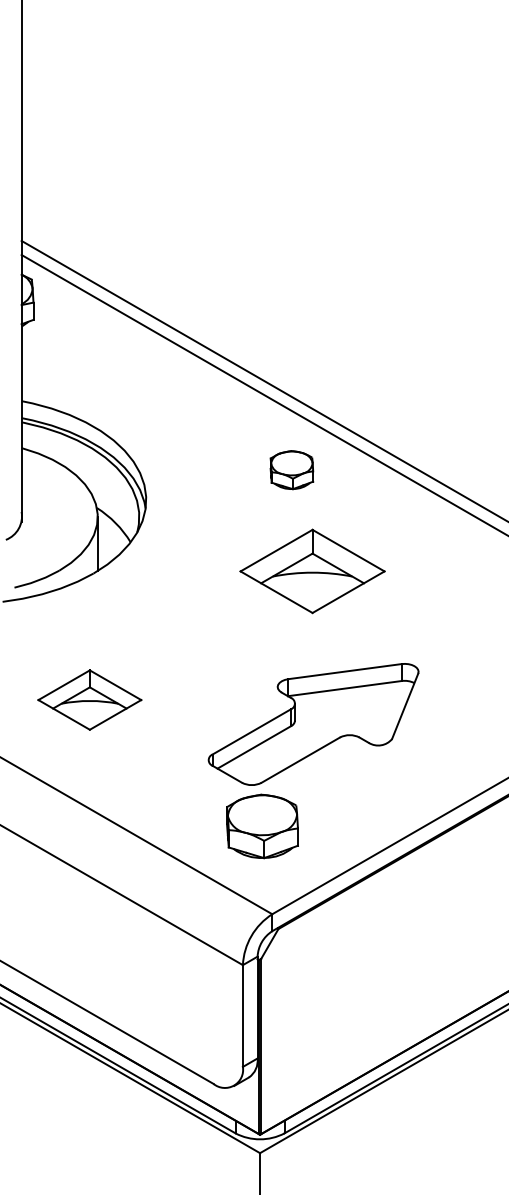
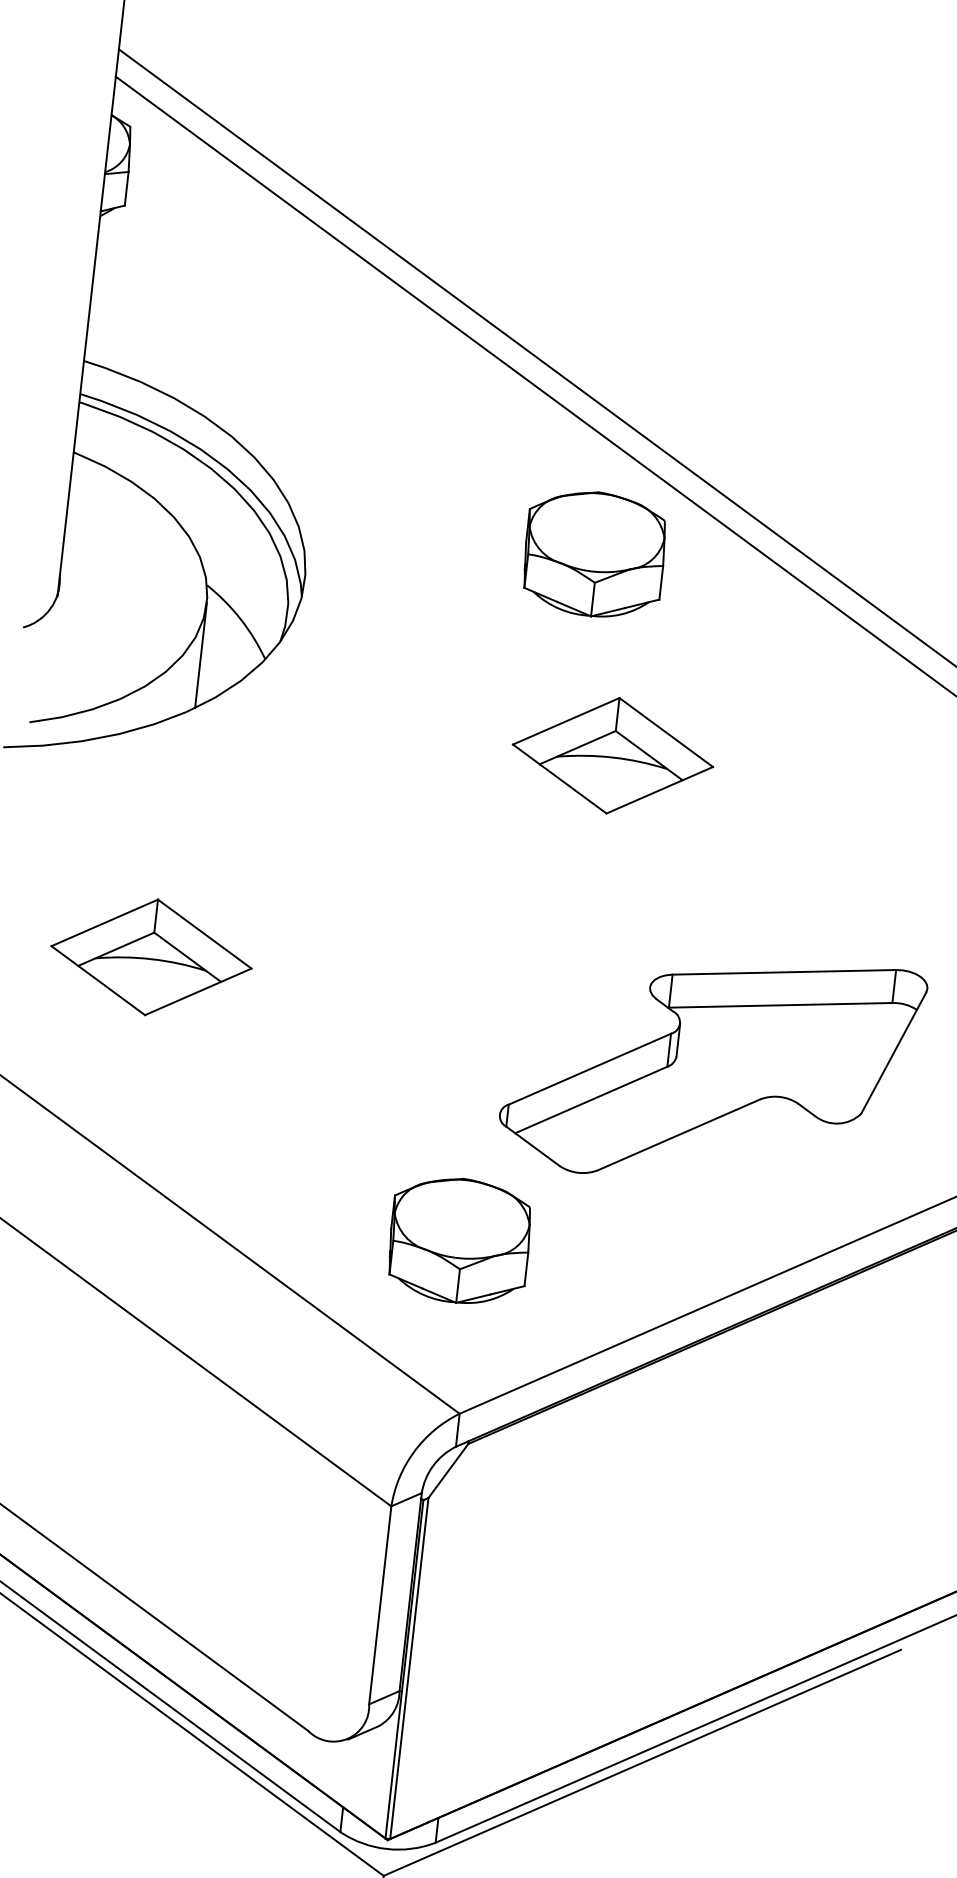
part: (291, 469) -> (594, 552), size x1.67
part: (312, 571) -> (612, 755), size x0.71
part: (313, 724) -> (711, 1068), moved

